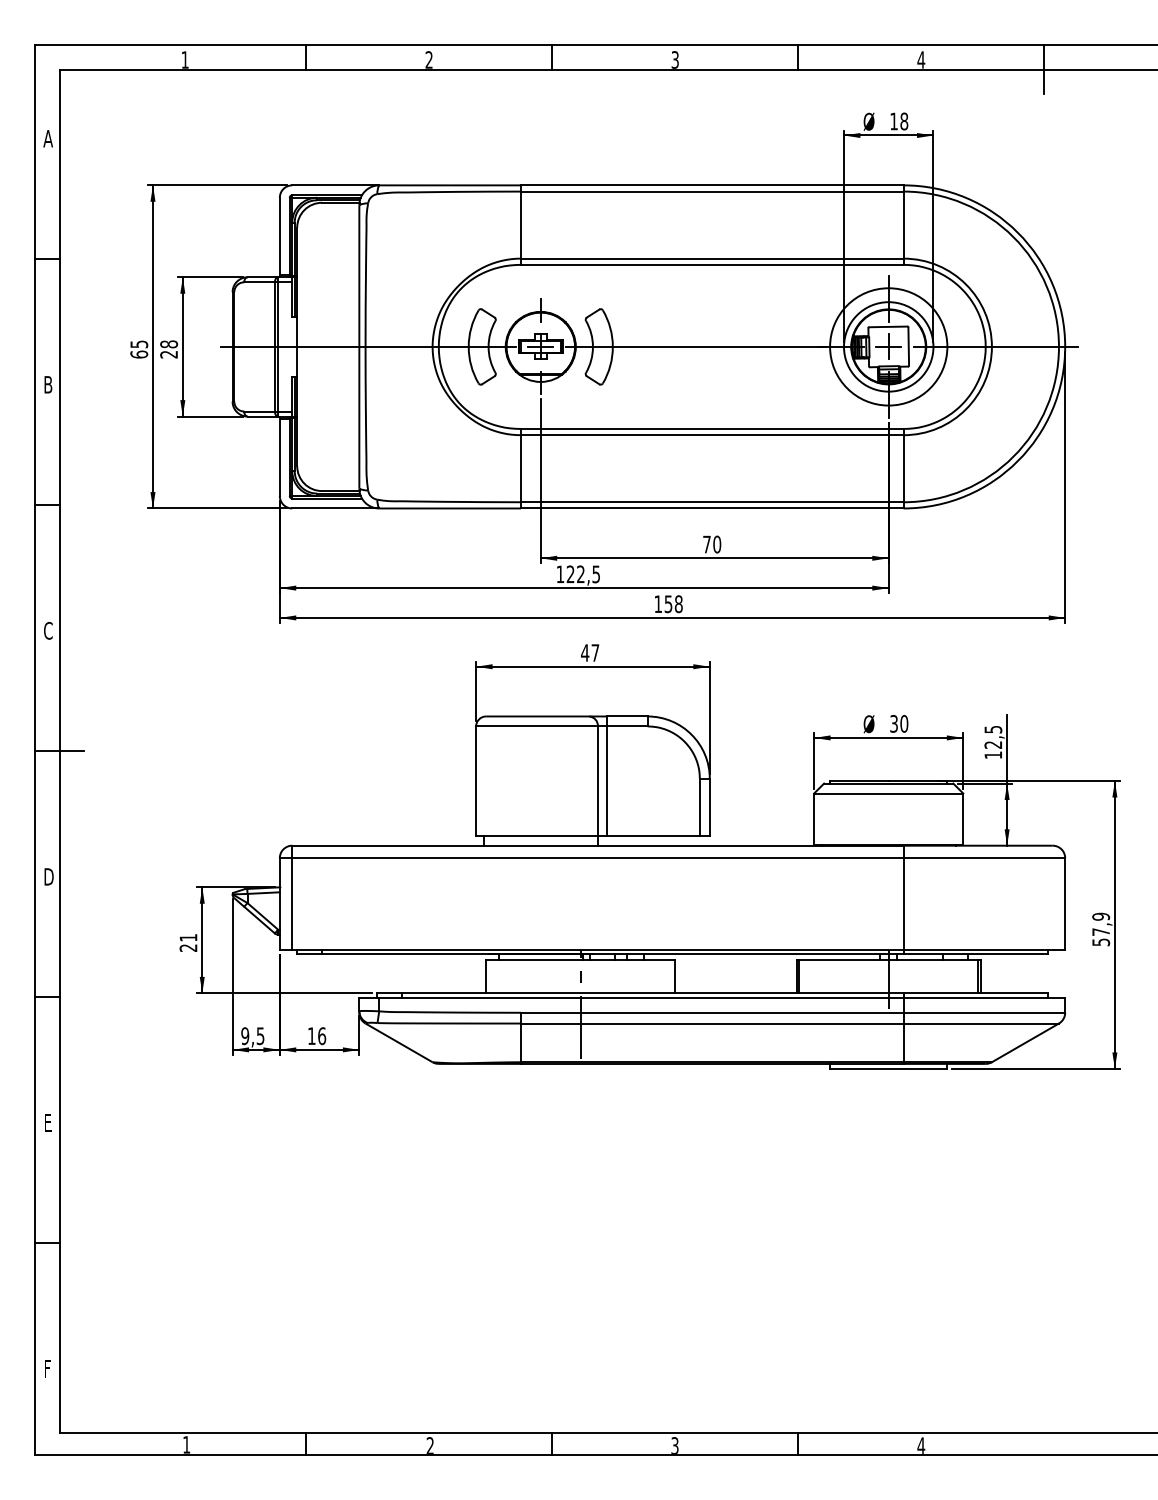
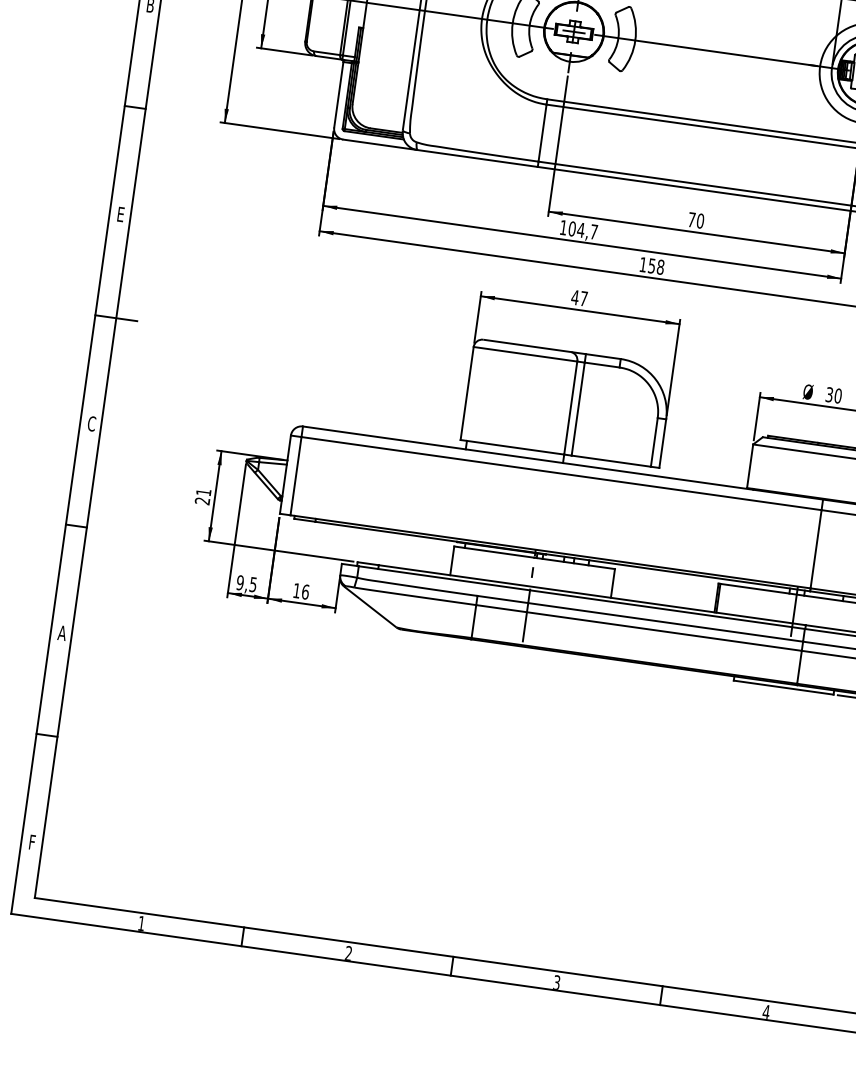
text: (582, 574) -> (582, 230), 122,5 -> 104,7
text: (48, 630) -> (121, 214), C -> E
text: (48, 876) -> (91, 423), D -> C
text: (48, 1122) -> (62, 632), E -> A

